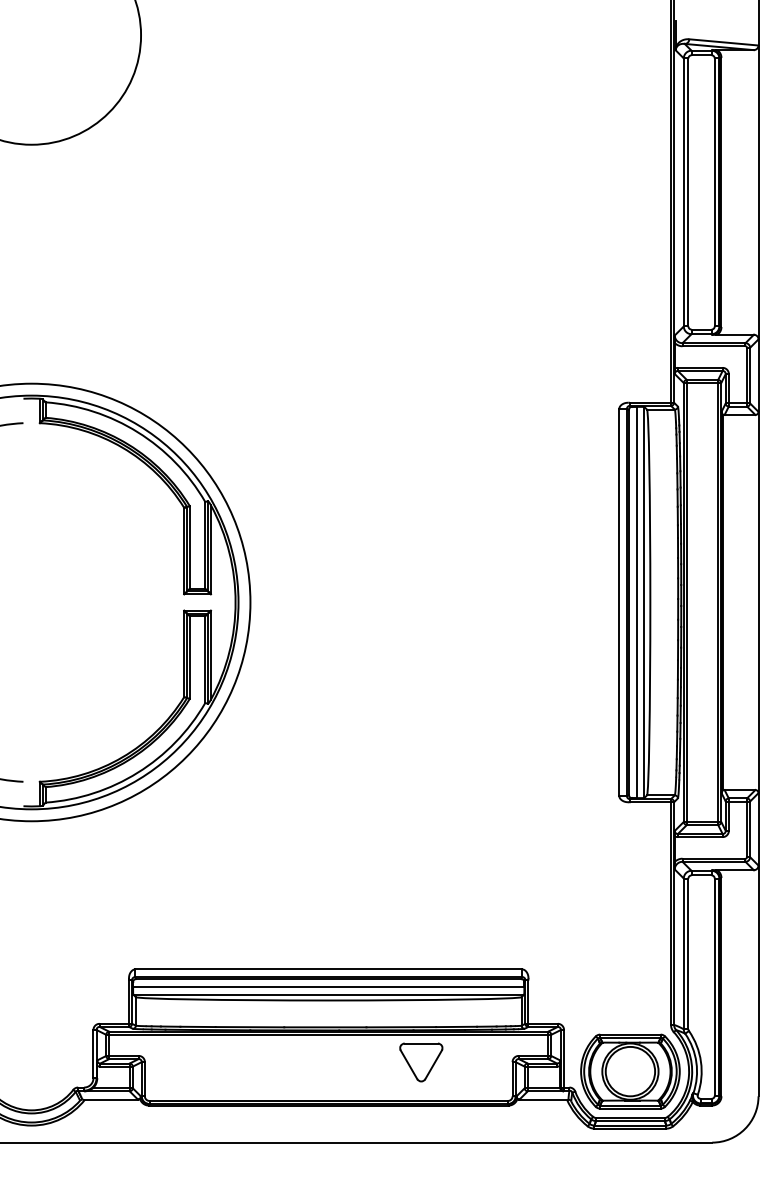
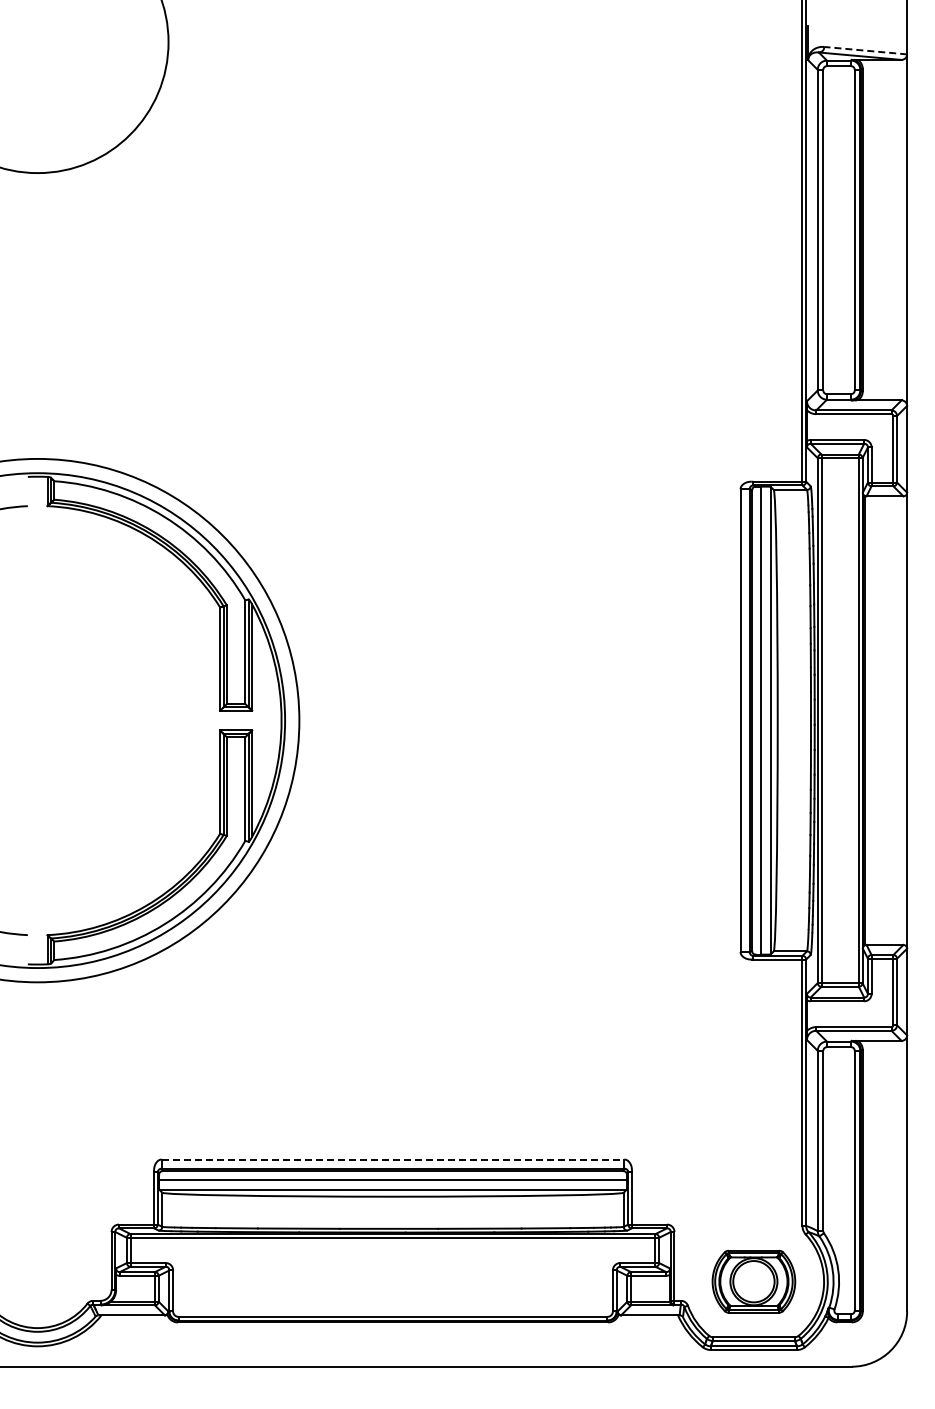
line: (723, 42) -> (865, 50), solid -> dashed
line: (329, 969) -> (393, 1159), solid -> dashed
part: (421, 1062) -> (503, 1270), removed
part: (630, 1071) -> (753, 1281), size x0.7

